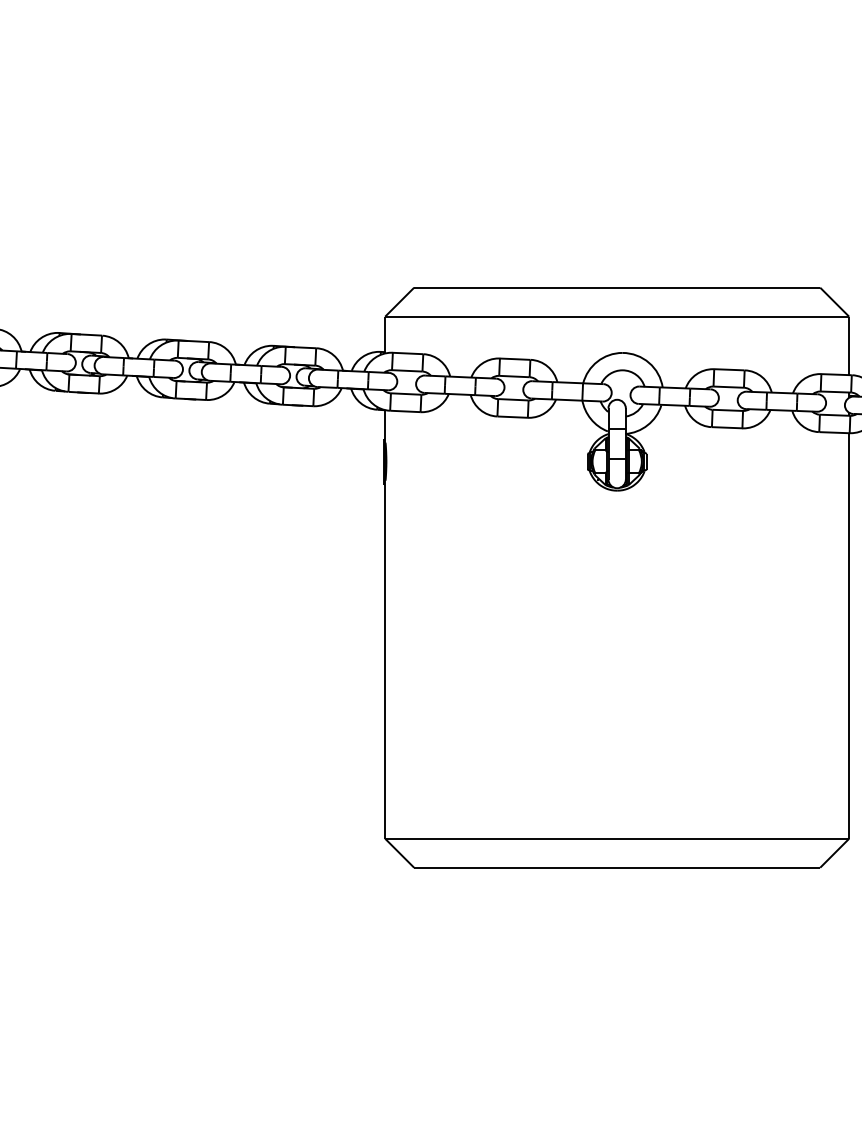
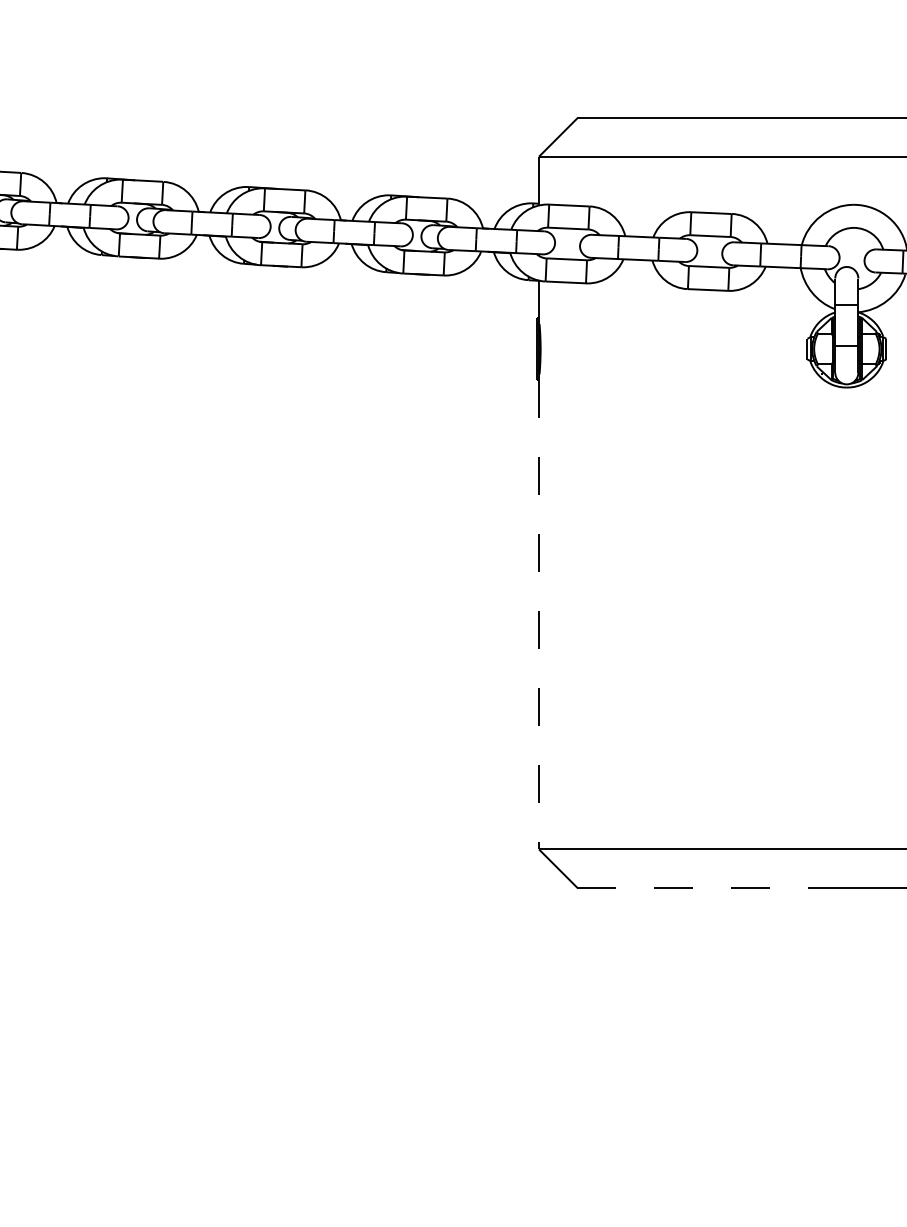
line: (385, 661) -> (539, 614), solid -> dashed
line: (514, 867) -> (710, 887), solid -> dashed

